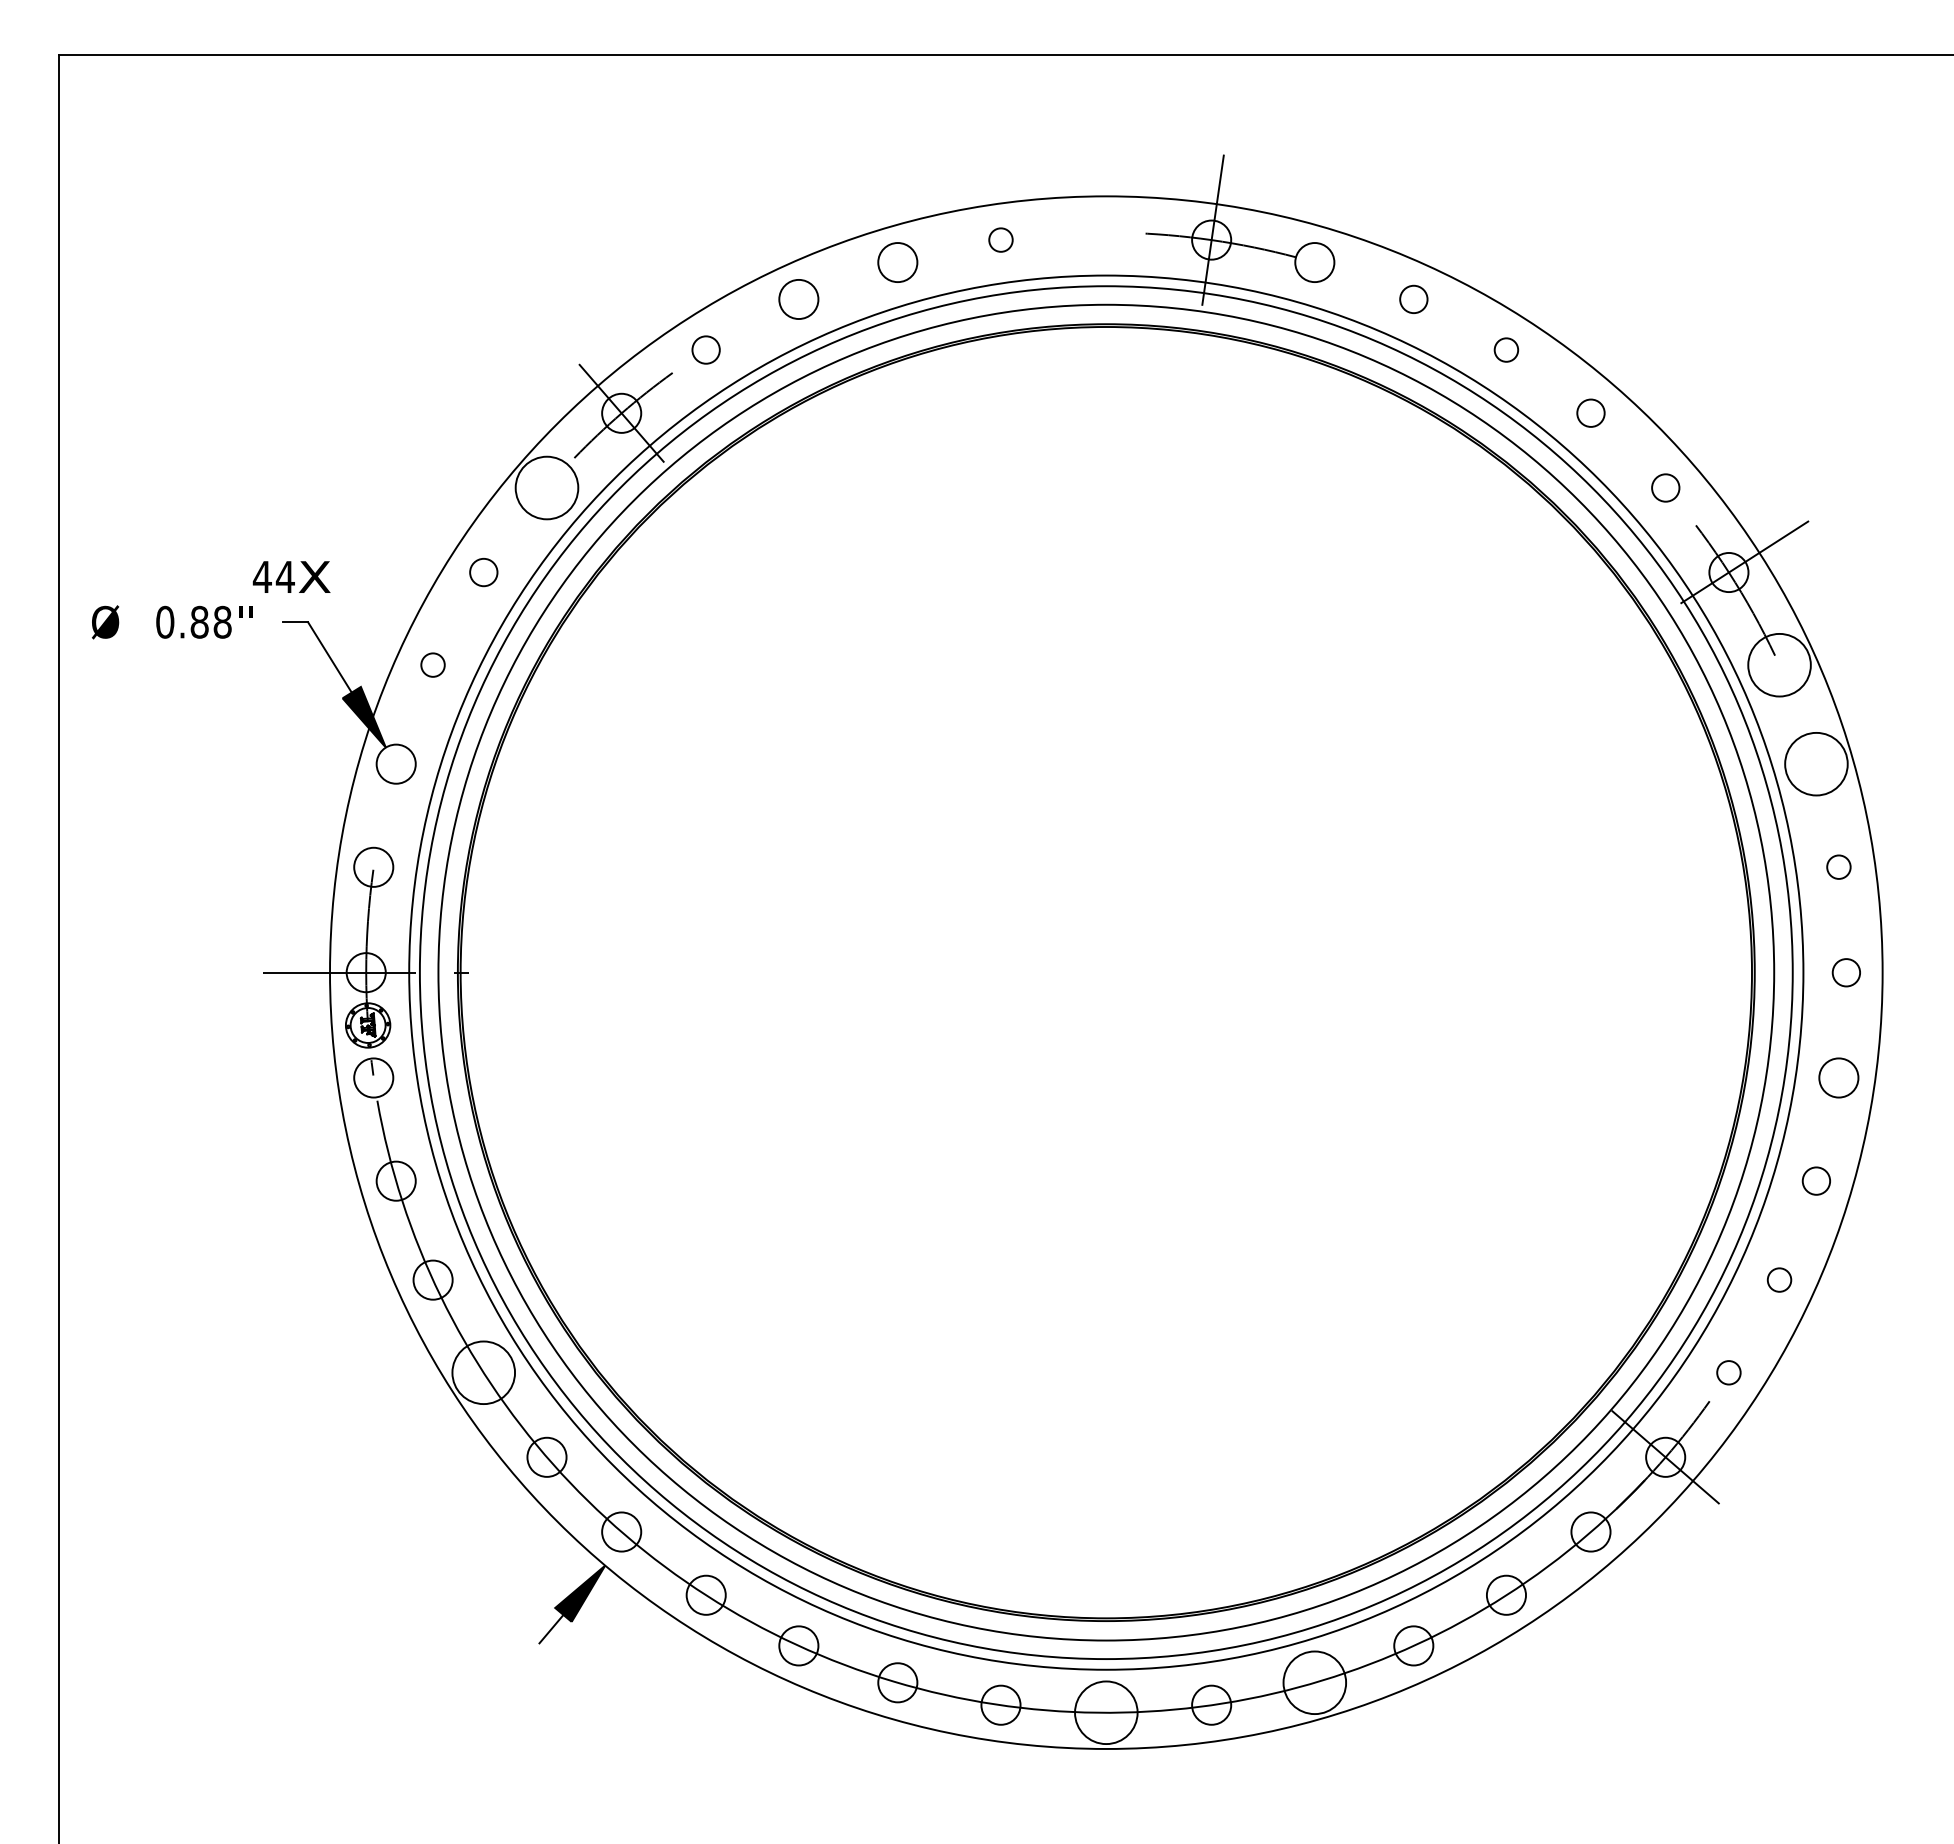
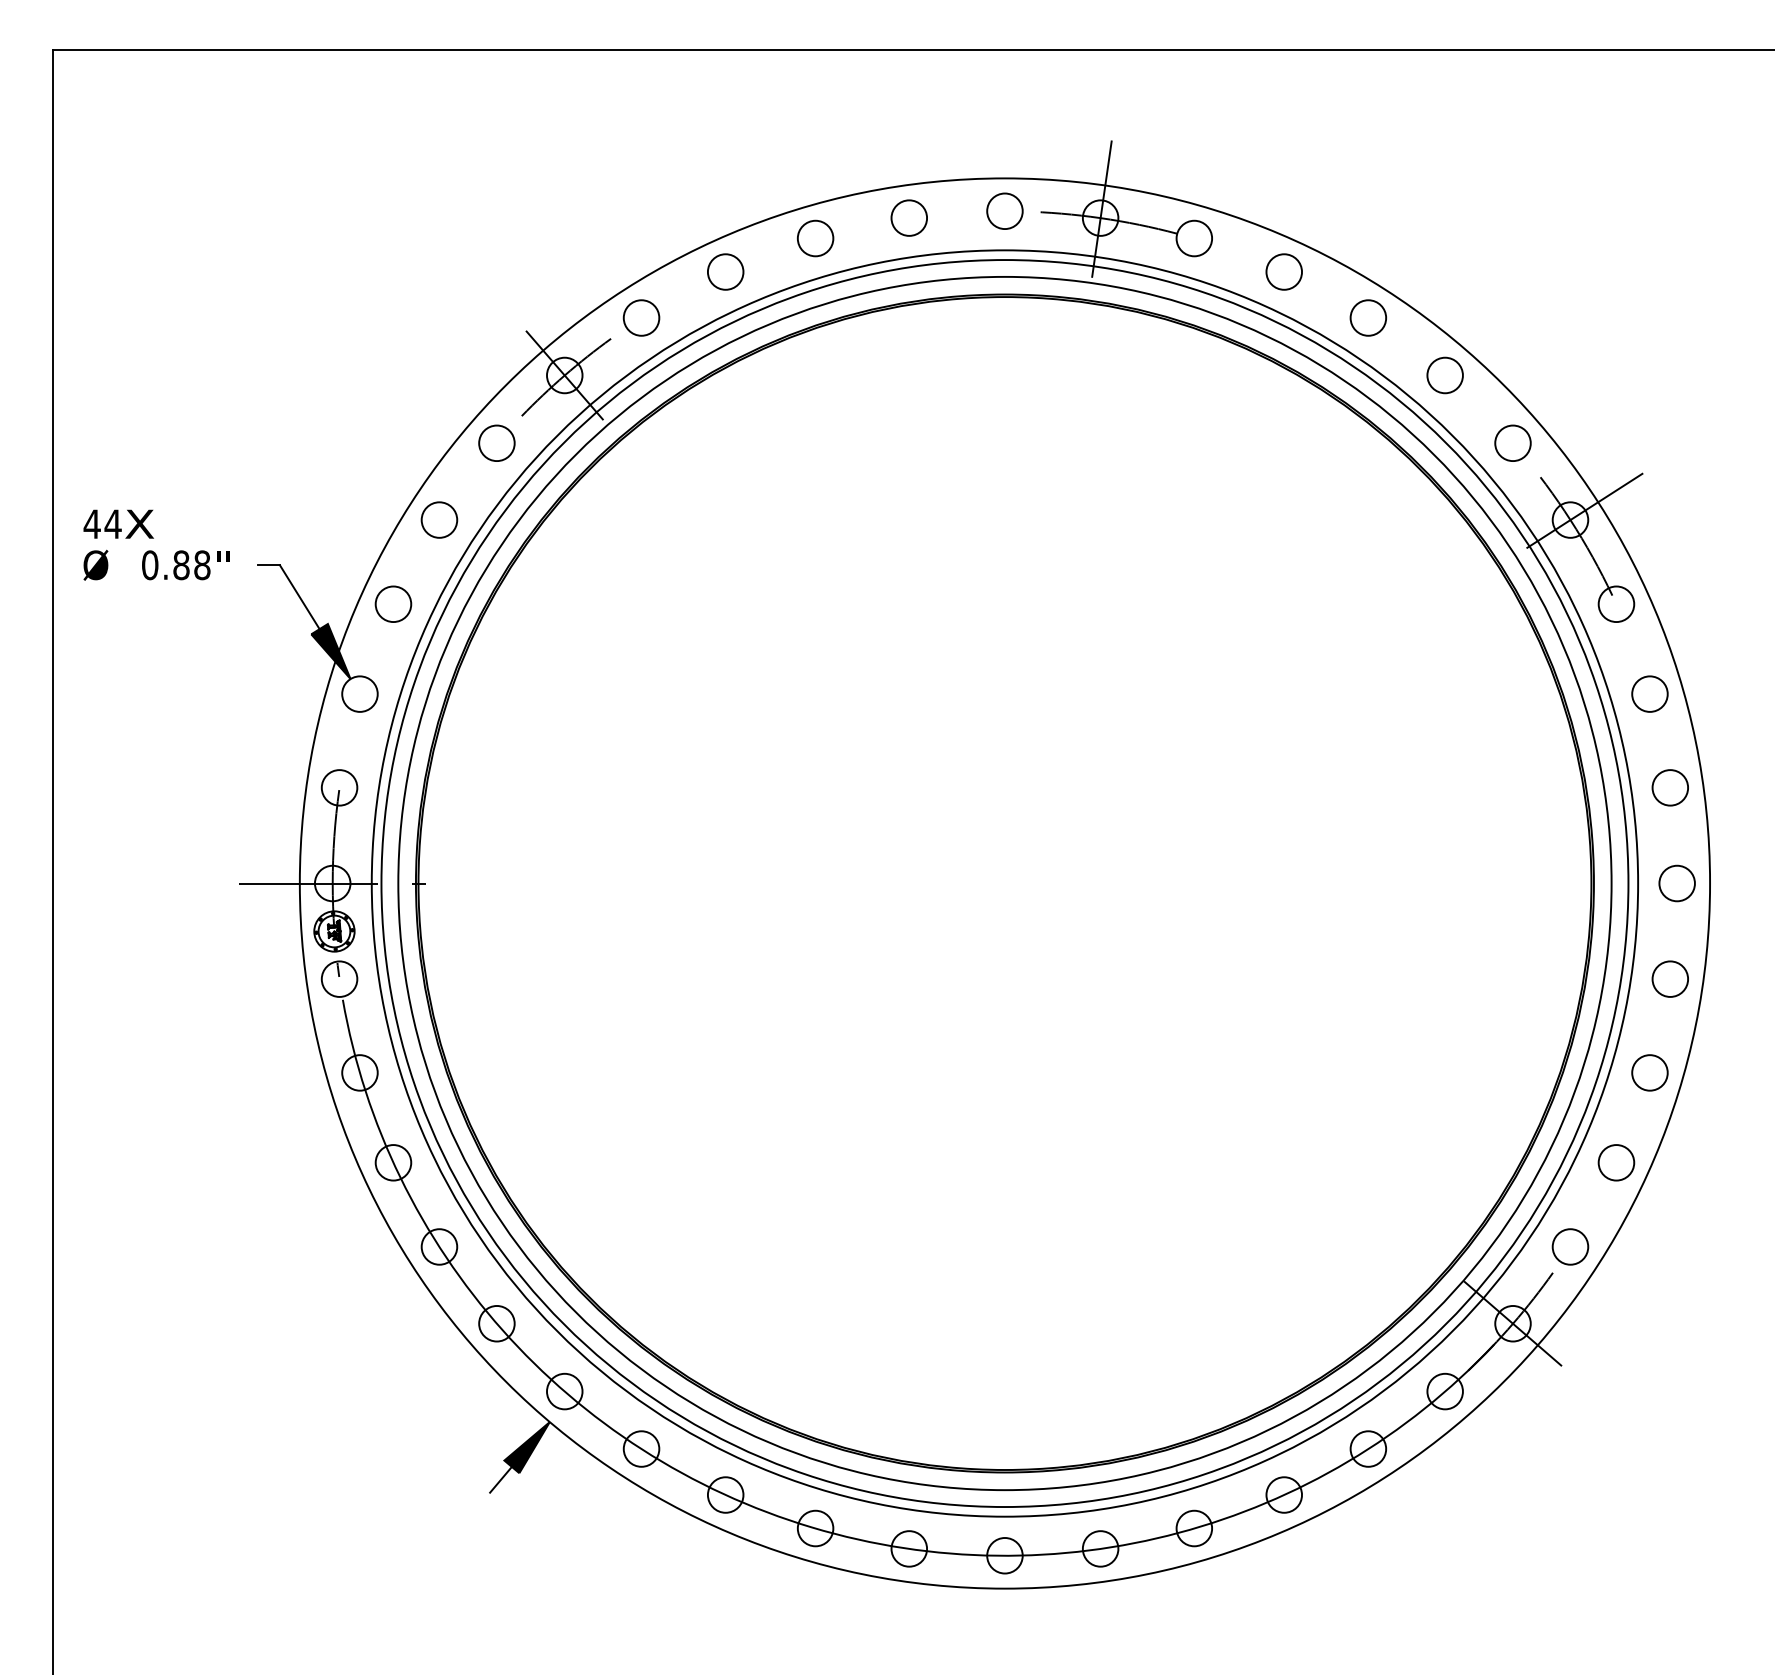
circle: (1105, 232) -> (1004, 211), added
circle: (1000, 239) -> (908, 217), size x1.67
circle: (1413, 299) -> (1283, 272), size x1.43
circle: (705, 349) -> (640, 317), size x1.43
circle: (1506, 349) -> (1368, 317), size x1.67
circle: (1590, 412) -> (1444, 374), size x1.43
circle: (546, 487) -> (496, 442), size x0.62
circle: (1665, 487) -> (1512, 442), size x1.43
circle: (483, 572) -> (439, 520), size x1.43
text: (291, 576) -> (118, 523), moved
circle: (432, 664) -> (392, 603), size x1.67
circle: (1779, 664) -> (1616, 603), size x0.62
circle: (1816, 763) -> (1650, 693), size x0.62
circle: (1838, 866) -> (1670, 787), size x1.67
circle: (1846, 972) -> (1677, 883), size x1.43
circle: (1816, 1180) -> (1650, 1072), size x1.43
circle: (1779, 1279) -> (1616, 1162), size x1.67
circle: (483, 1372) -> (439, 1246), size x0.62
circle: (1728, 1372) -> (1570, 1246), size x1.67
circle: (1314, 1682) -> (1194, 1528), size x0.62
circle: (1105, 1712) -> (1004, 1555), size x0.62

